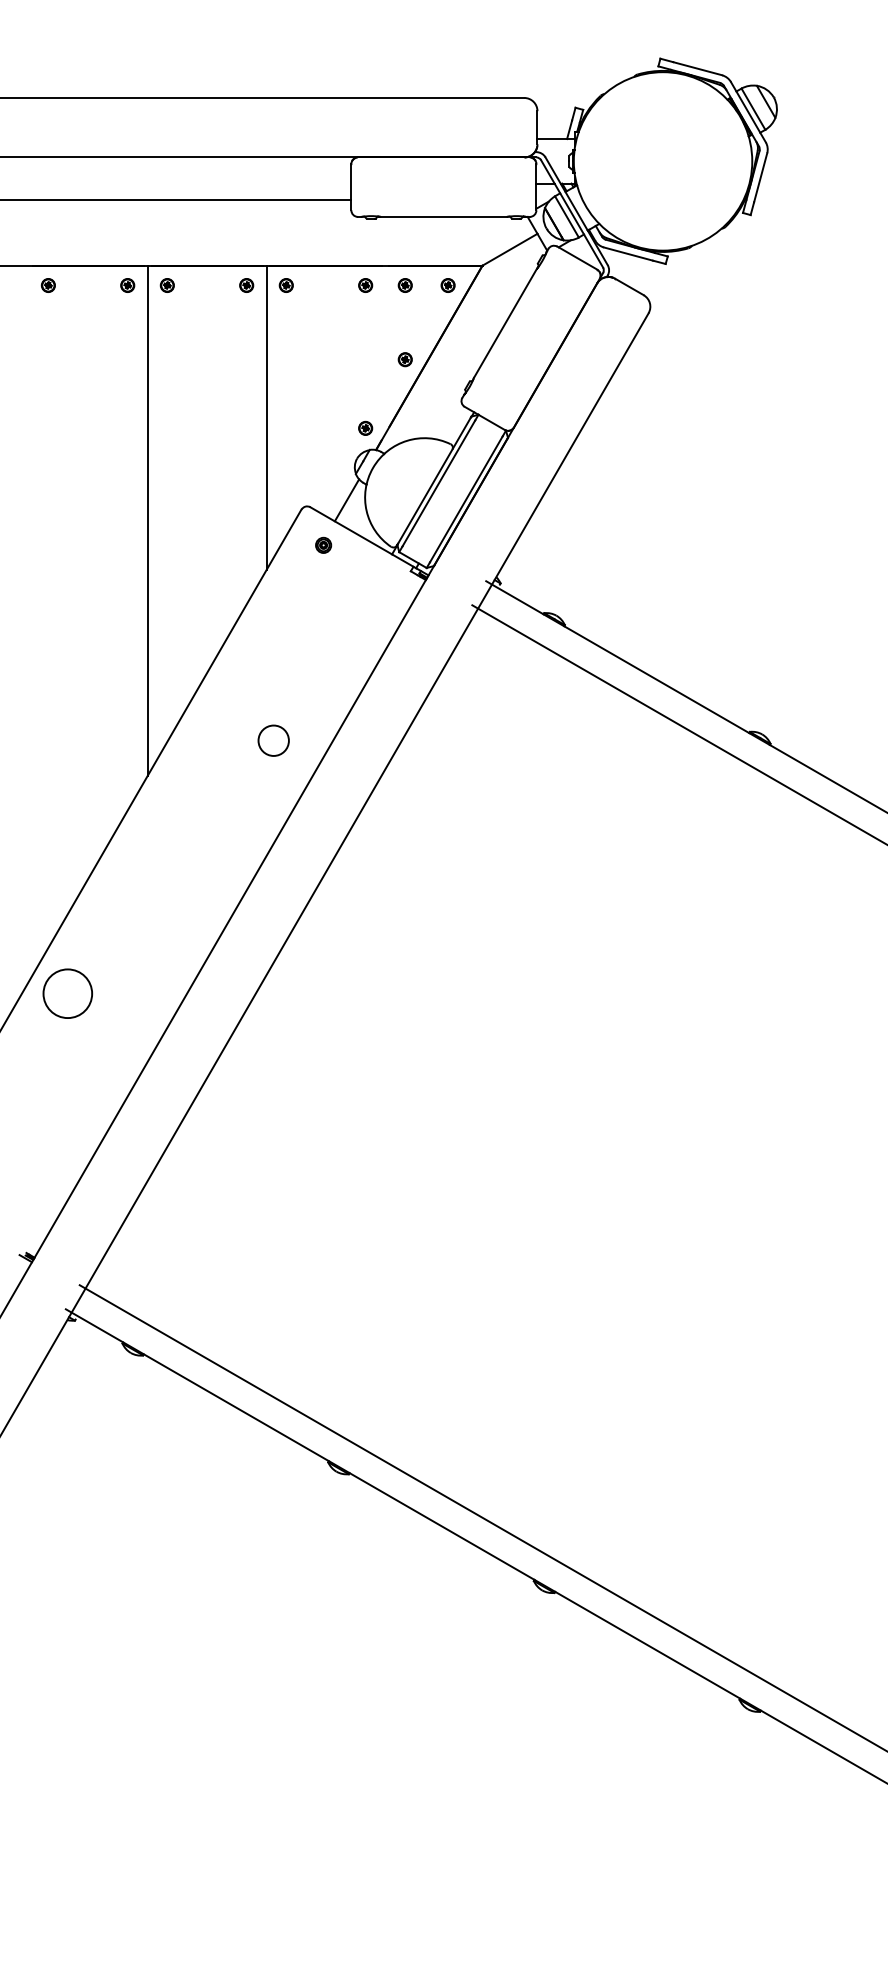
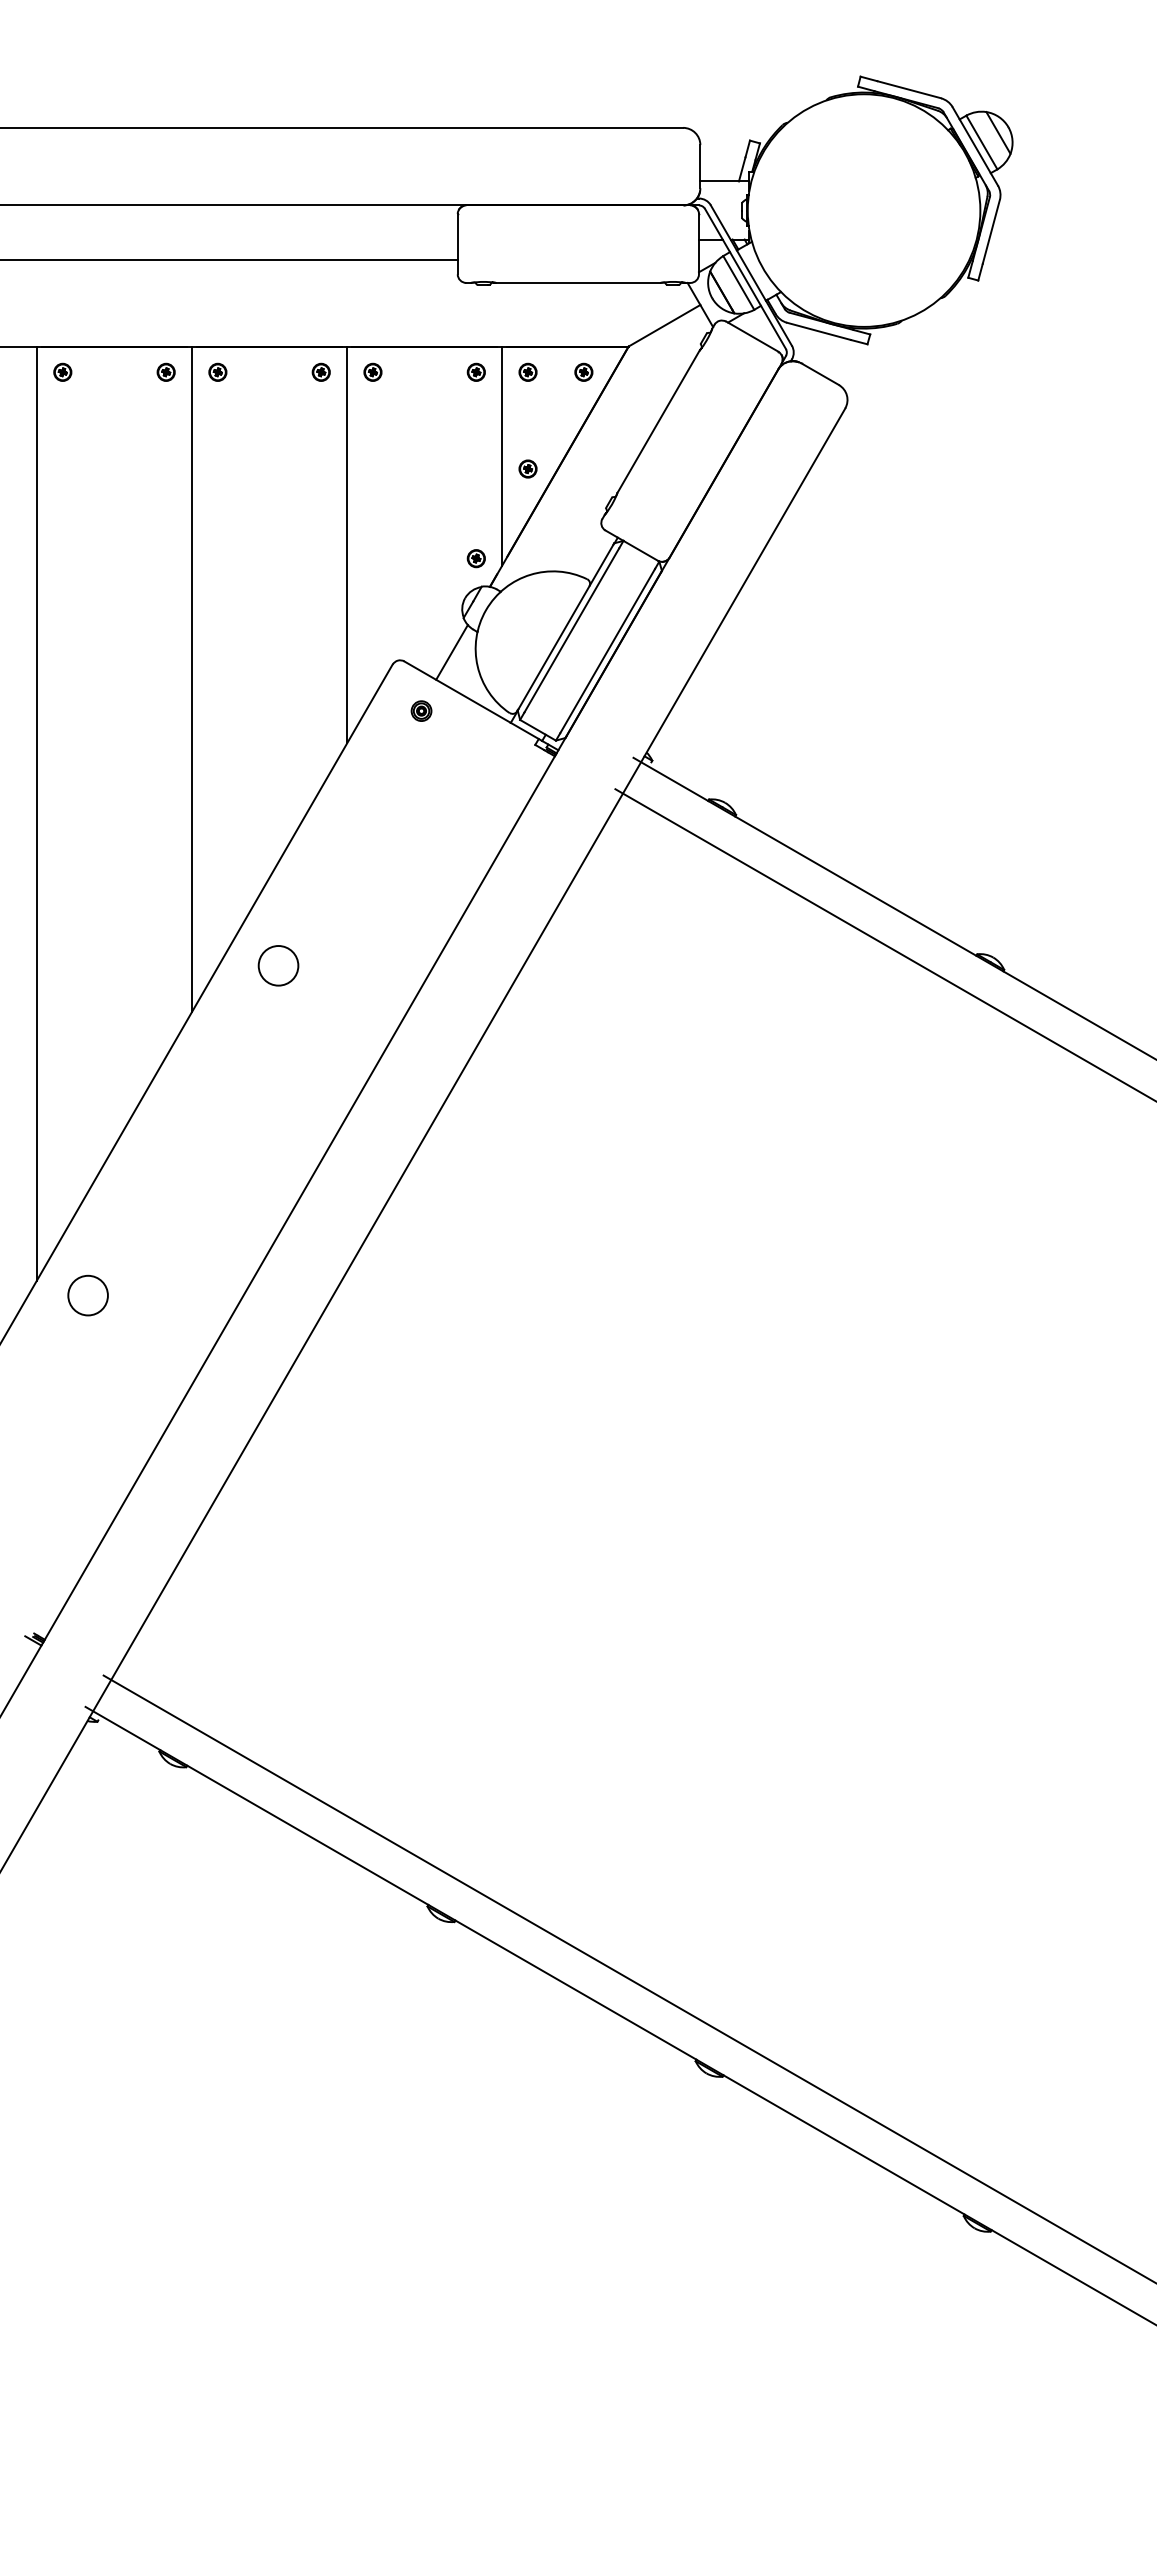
line: (385, 349) -> (502, 455), added
line: (28, 623) -> (36, 813), added
circle: (273, 740) -> (278, 965), moved
circle: (67, 993) -> (87, 1295), size x0.62

